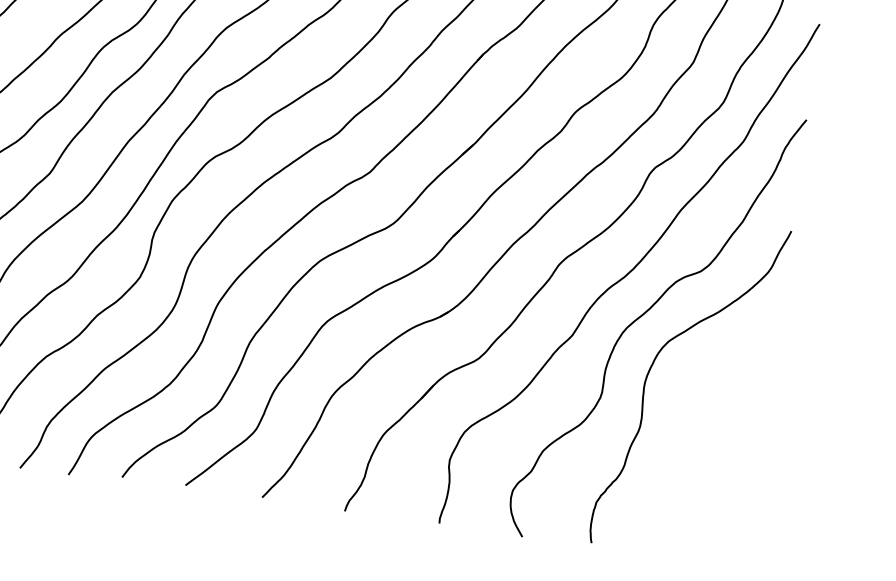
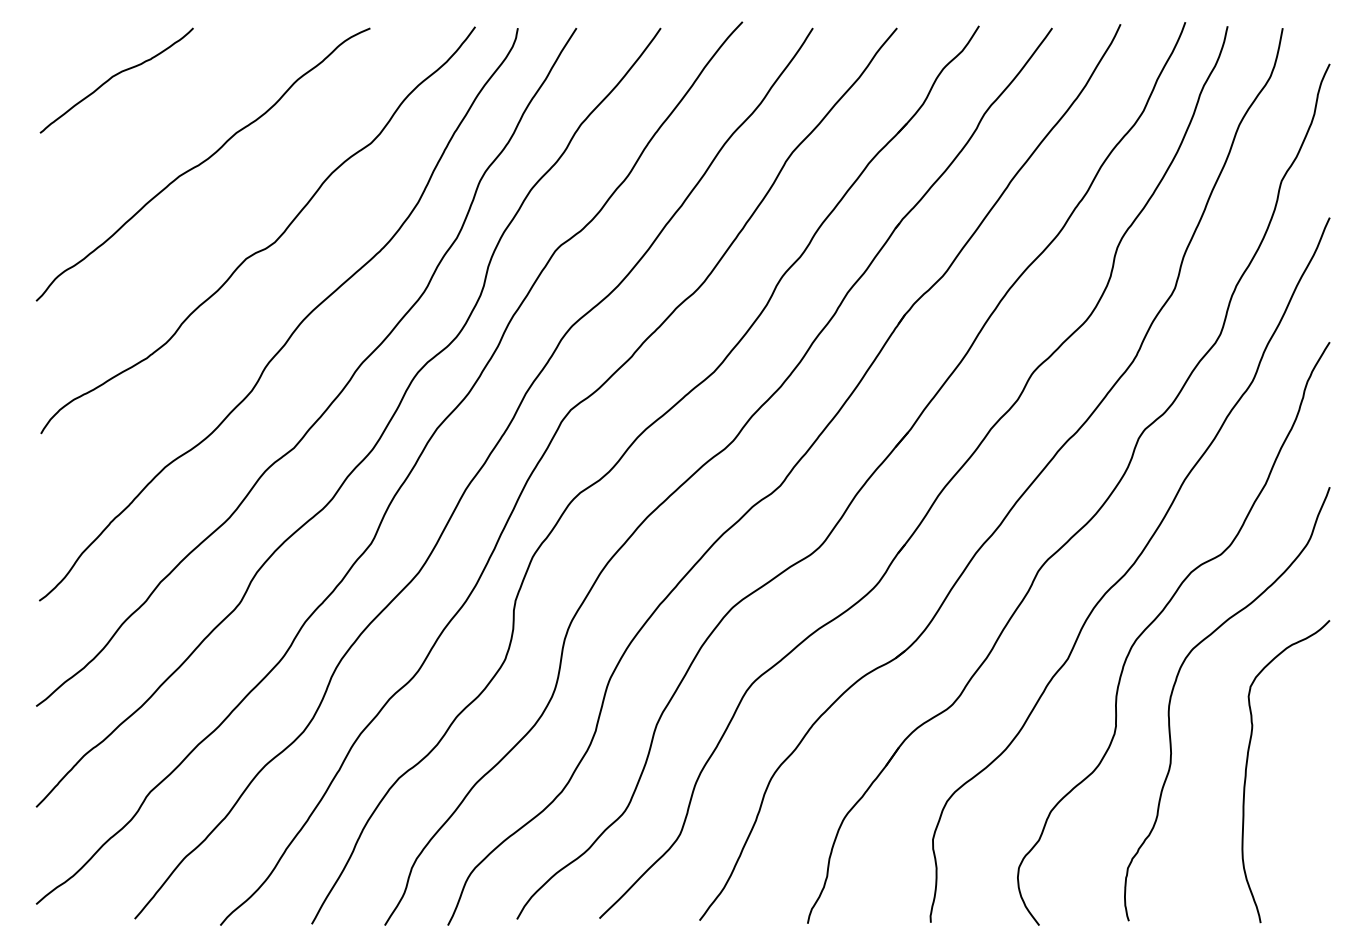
curve: (698, 437) -> (1247, 767), added

